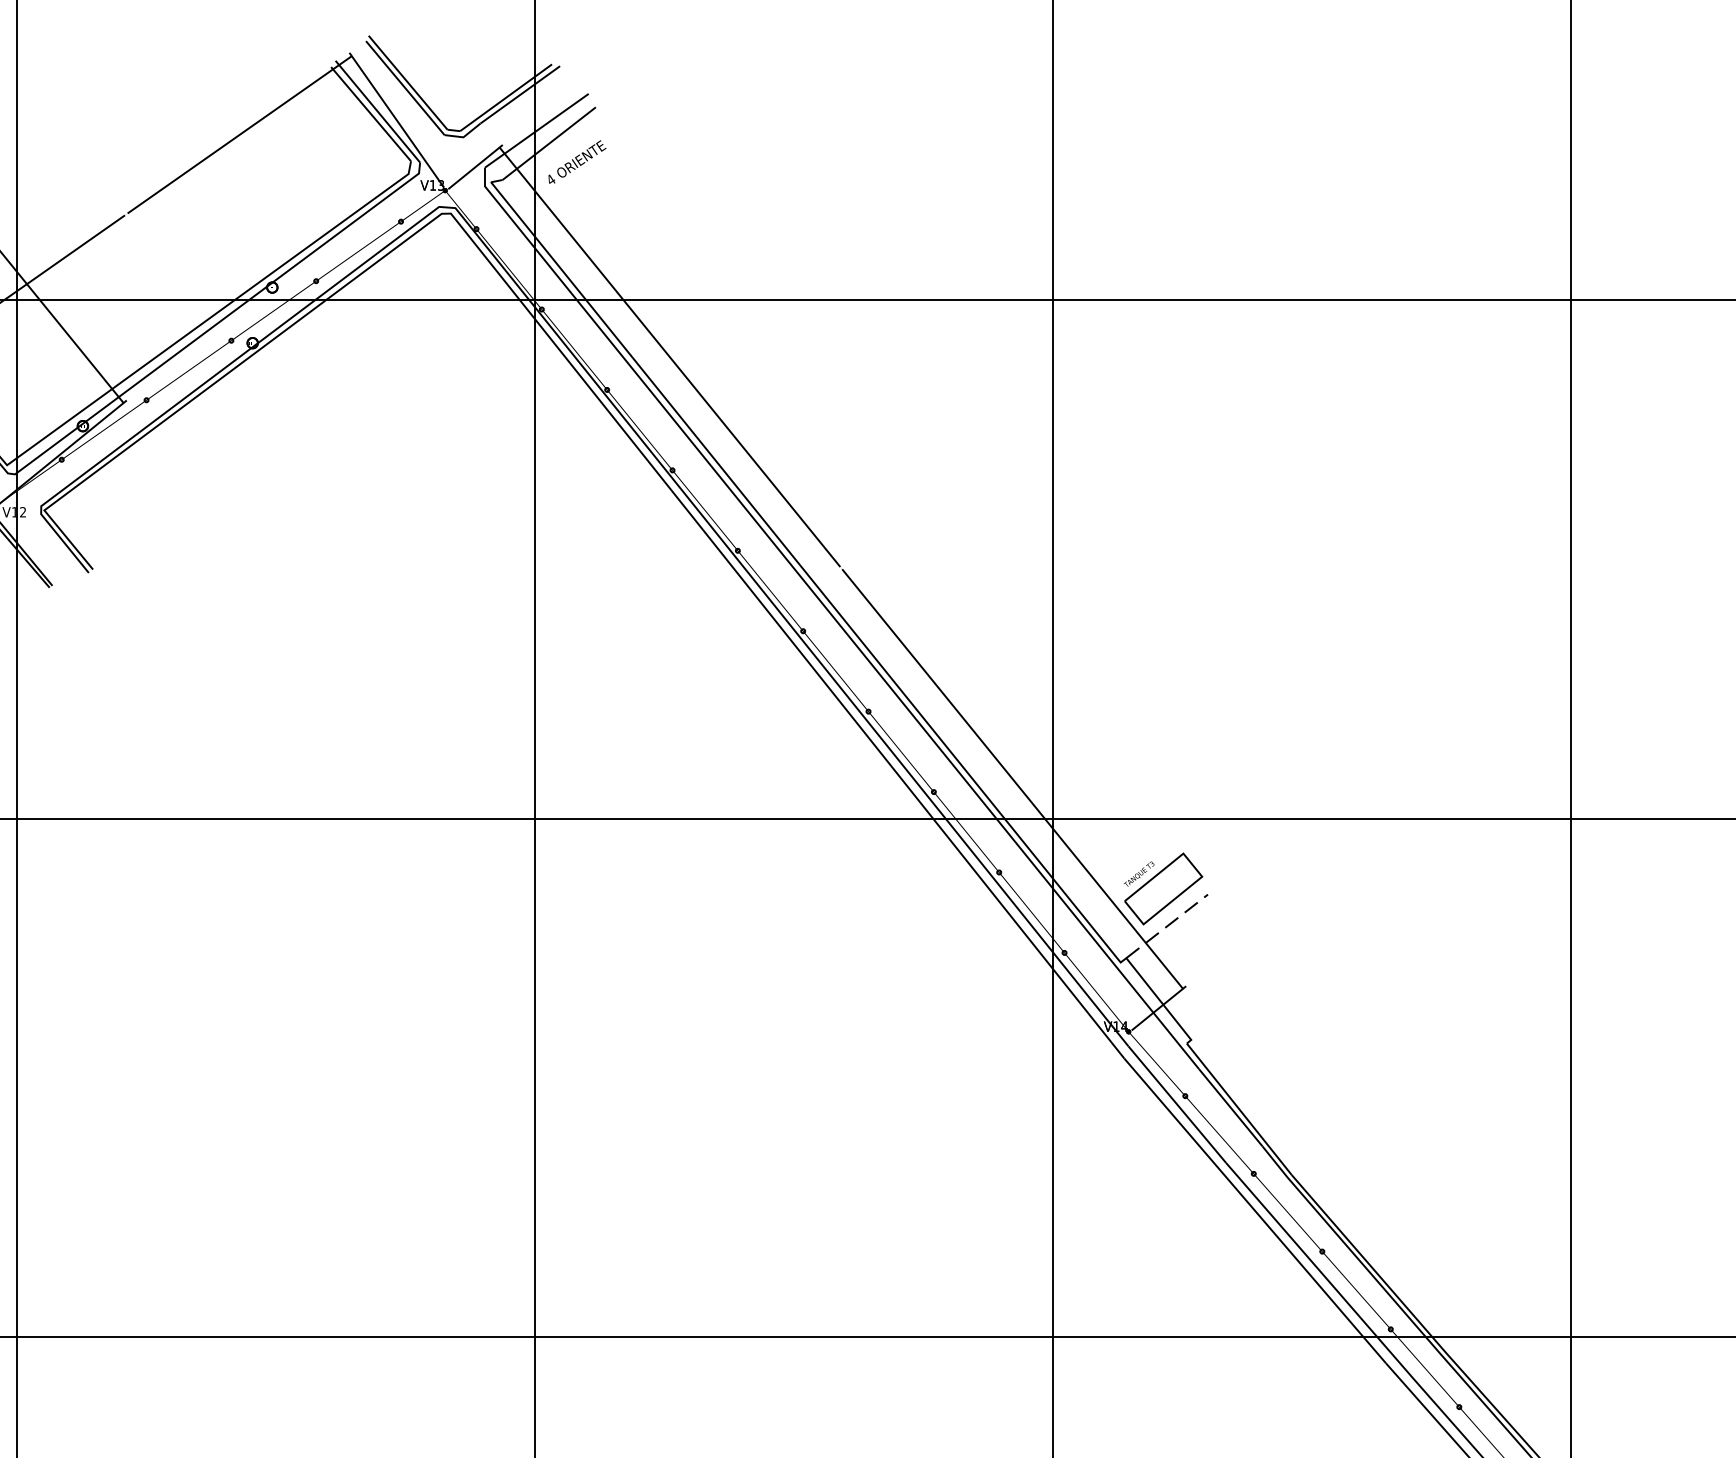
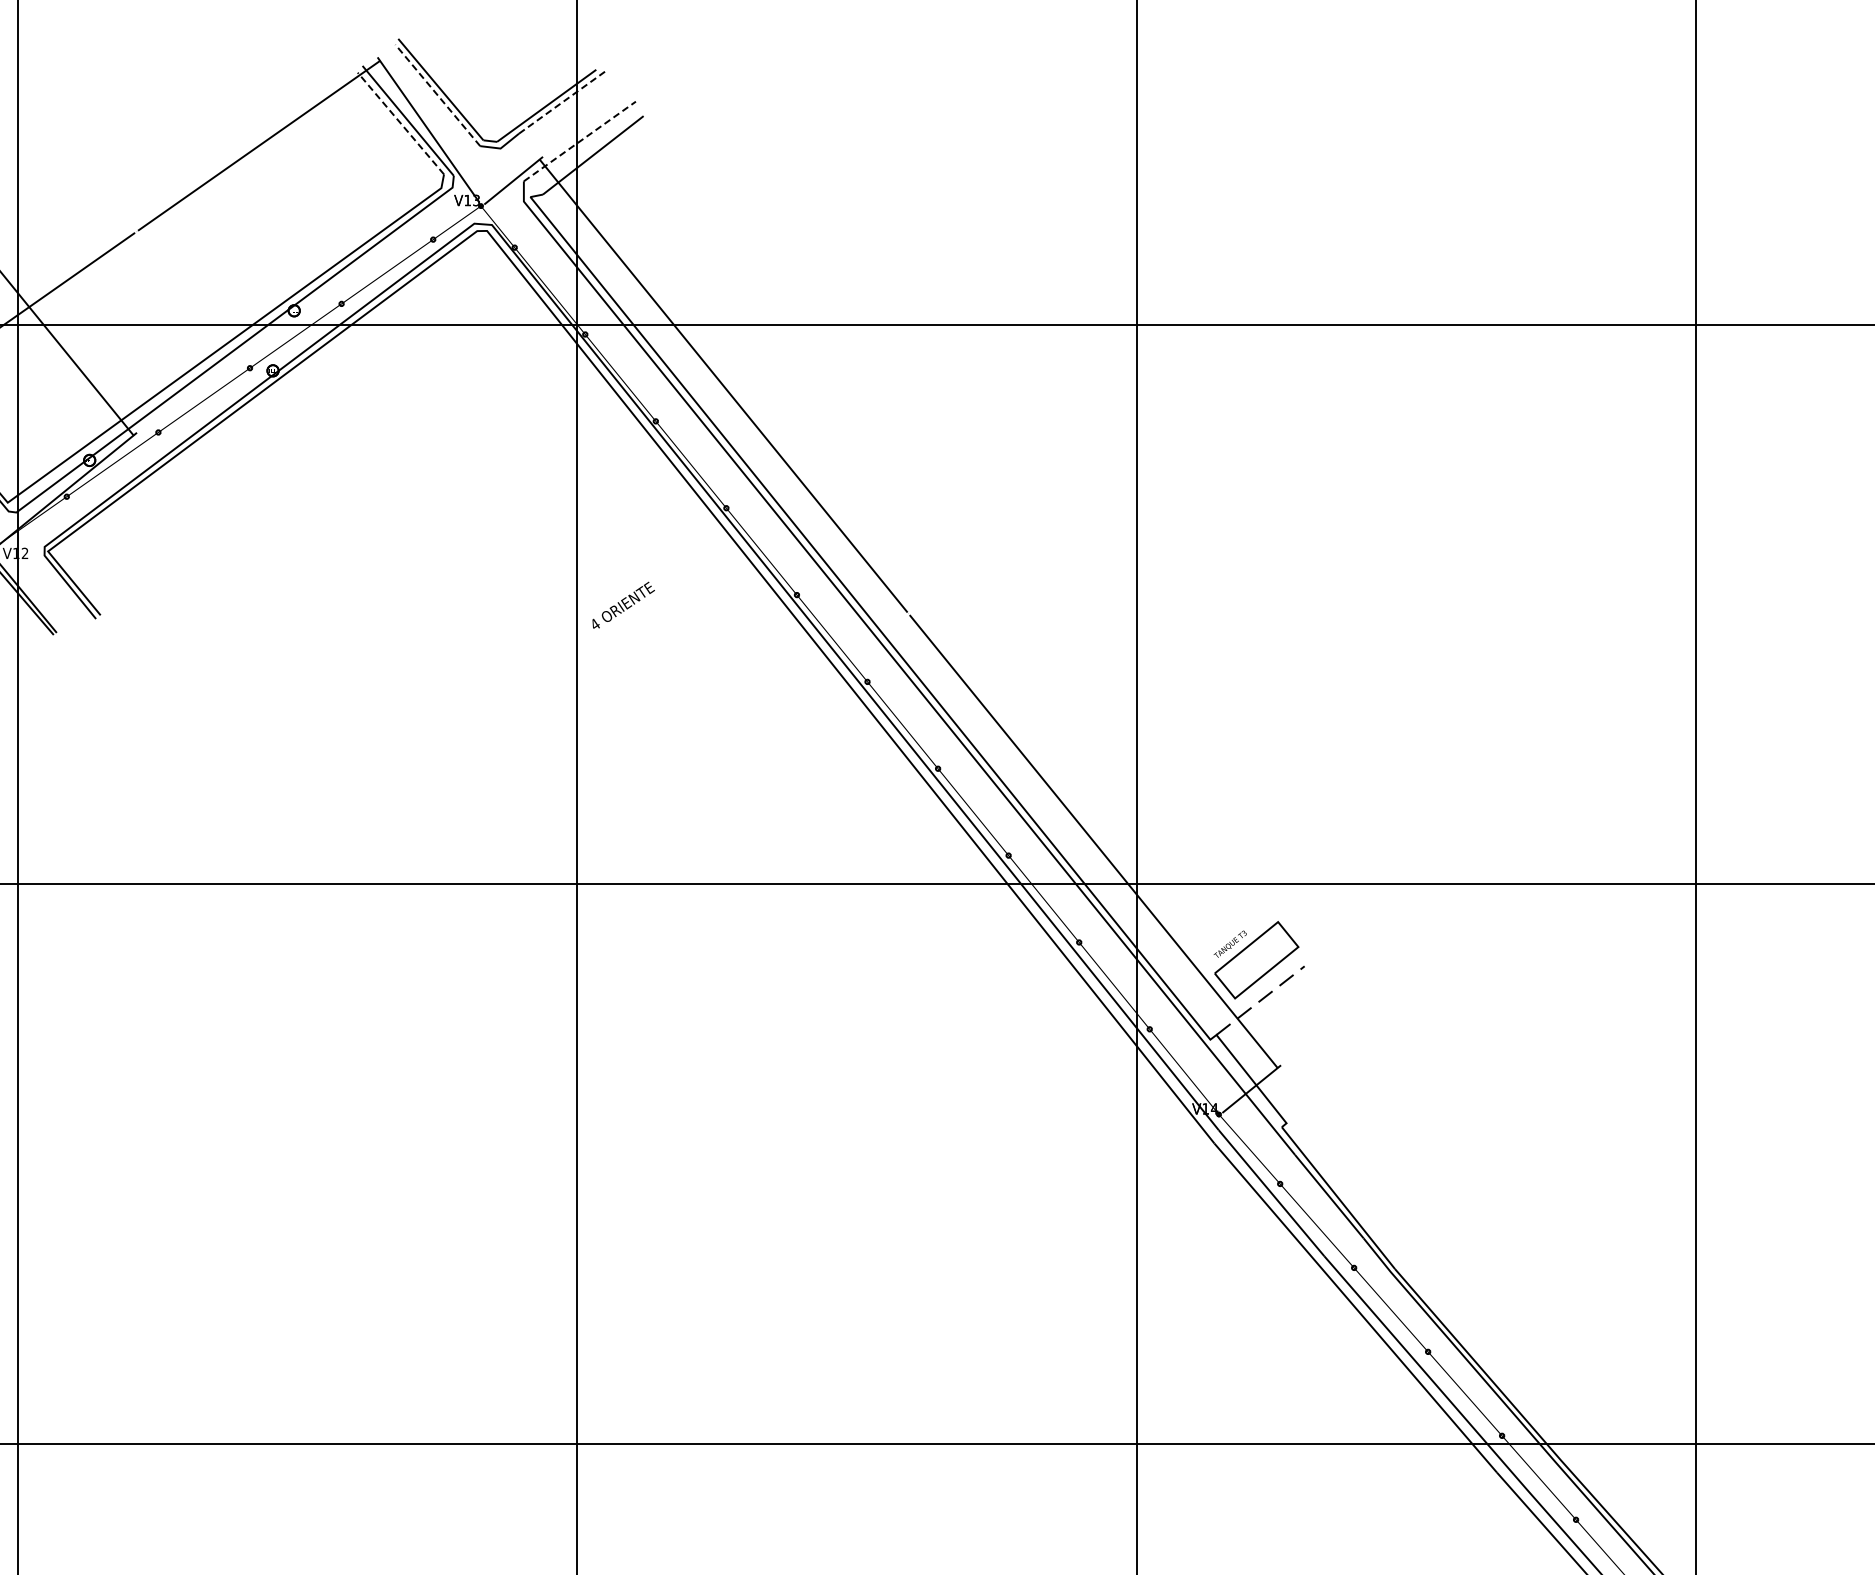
line: (405, 88) -> (437, 95), solid -> dashed
line: (520, 94) -> (562, 102), solid -> dashed
line: (370, 114) -> (400, 123), solid -> dashed
line: (536, 130) -> (579, 141), solid -> dashed
text: (577, 161) -> (623, 604), moved

